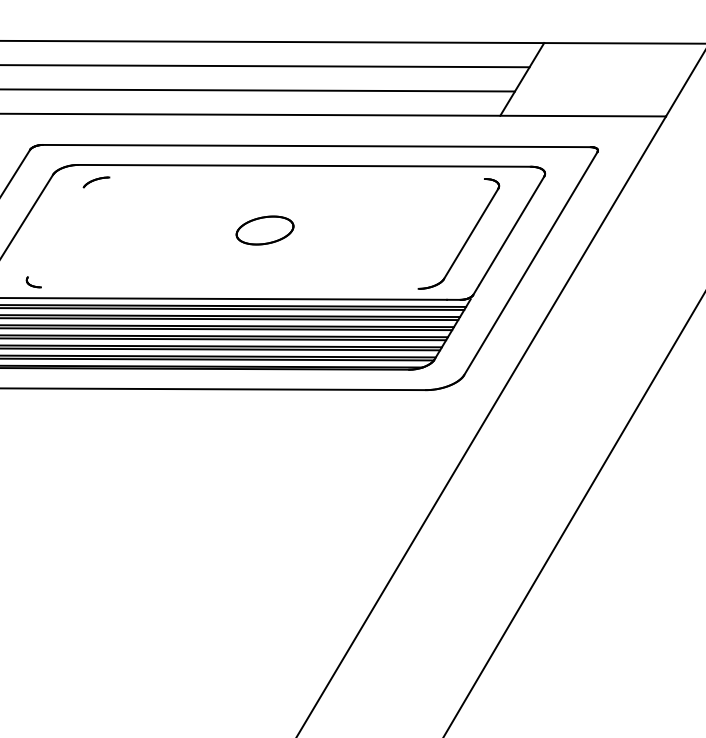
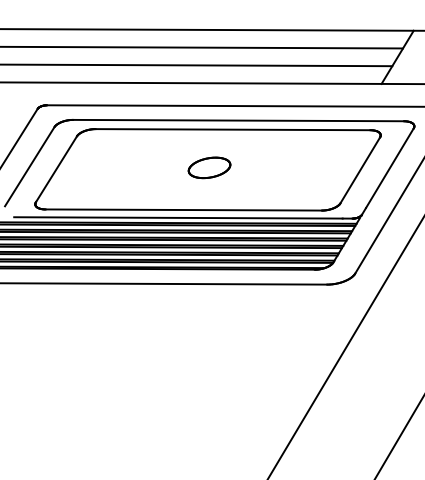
line: (296, 178) -> (232, 129), added
line: (55, 232) -> (56, 169), added
line: (229, 287) -> (183, 209), added

